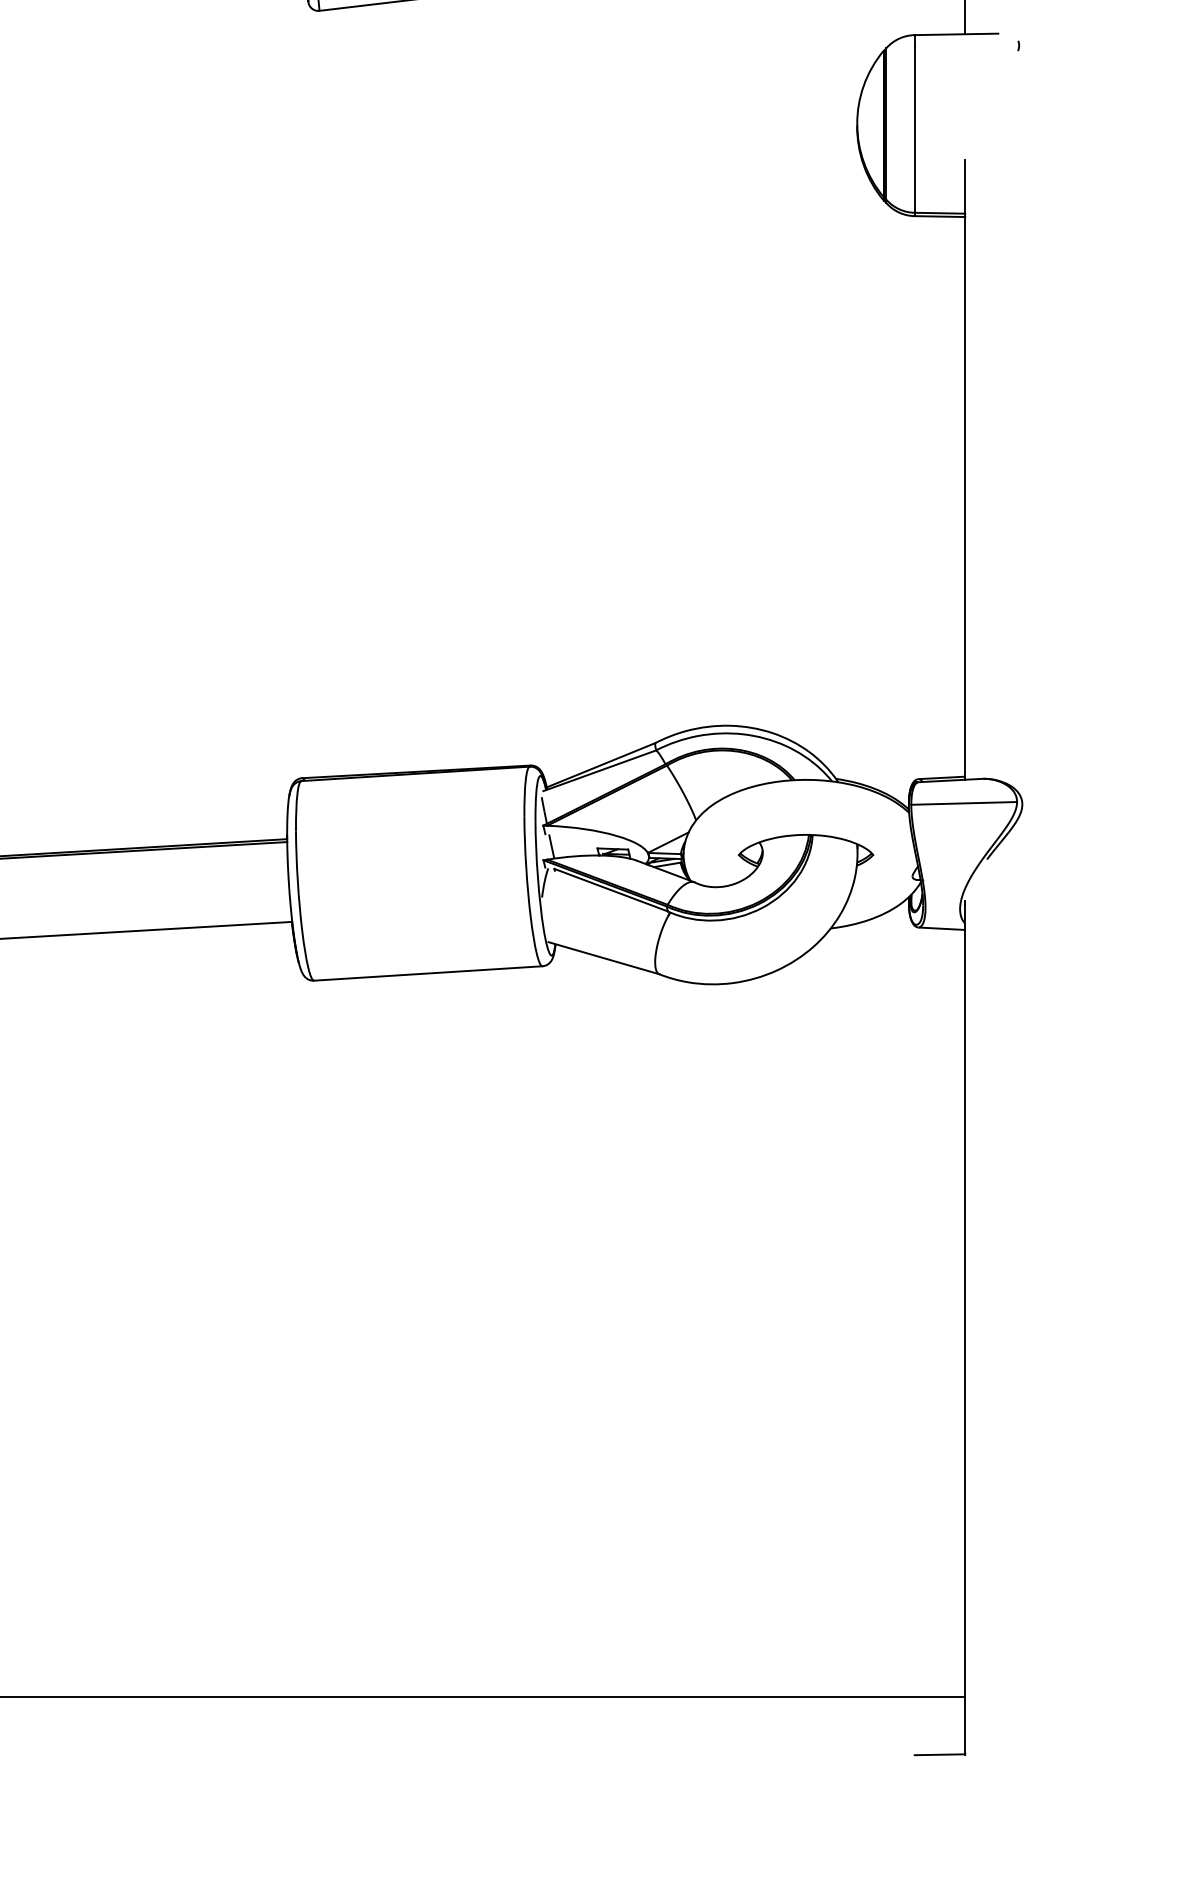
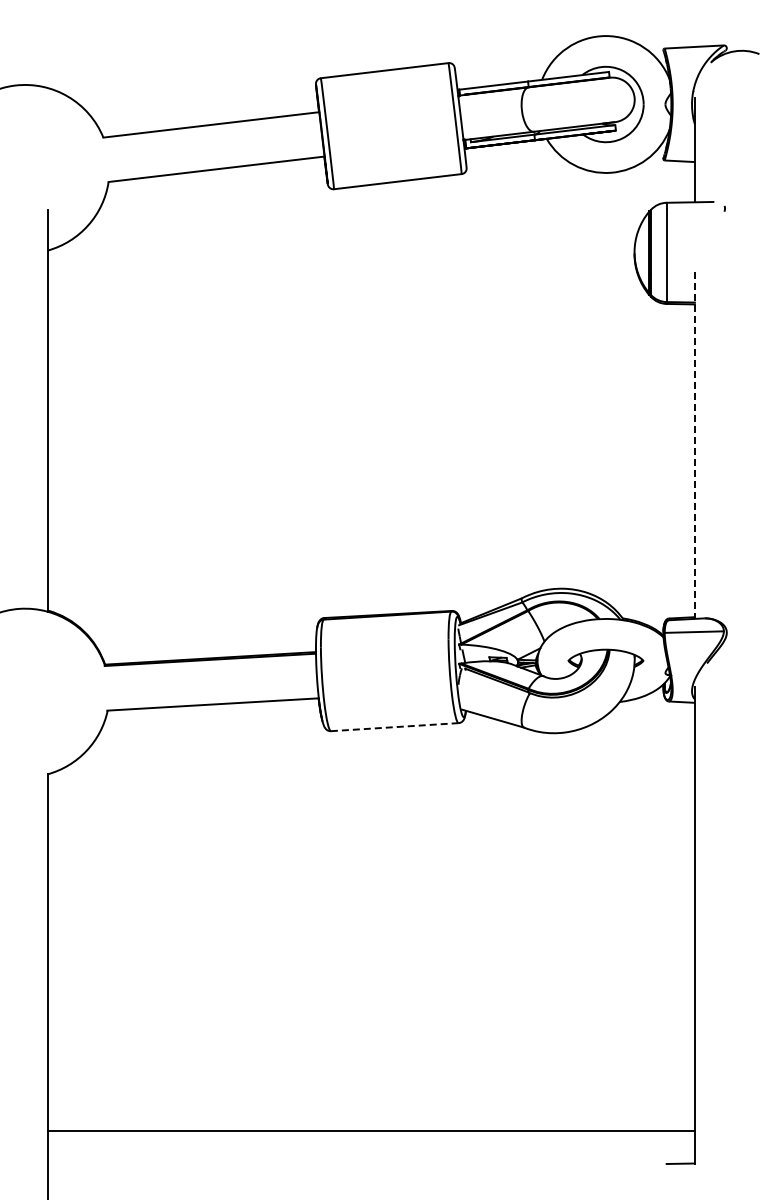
line: (964, 471) -> (694, 446), solid -> dashed
line: (427, 974) -> (394, 727), solid -> dashed

